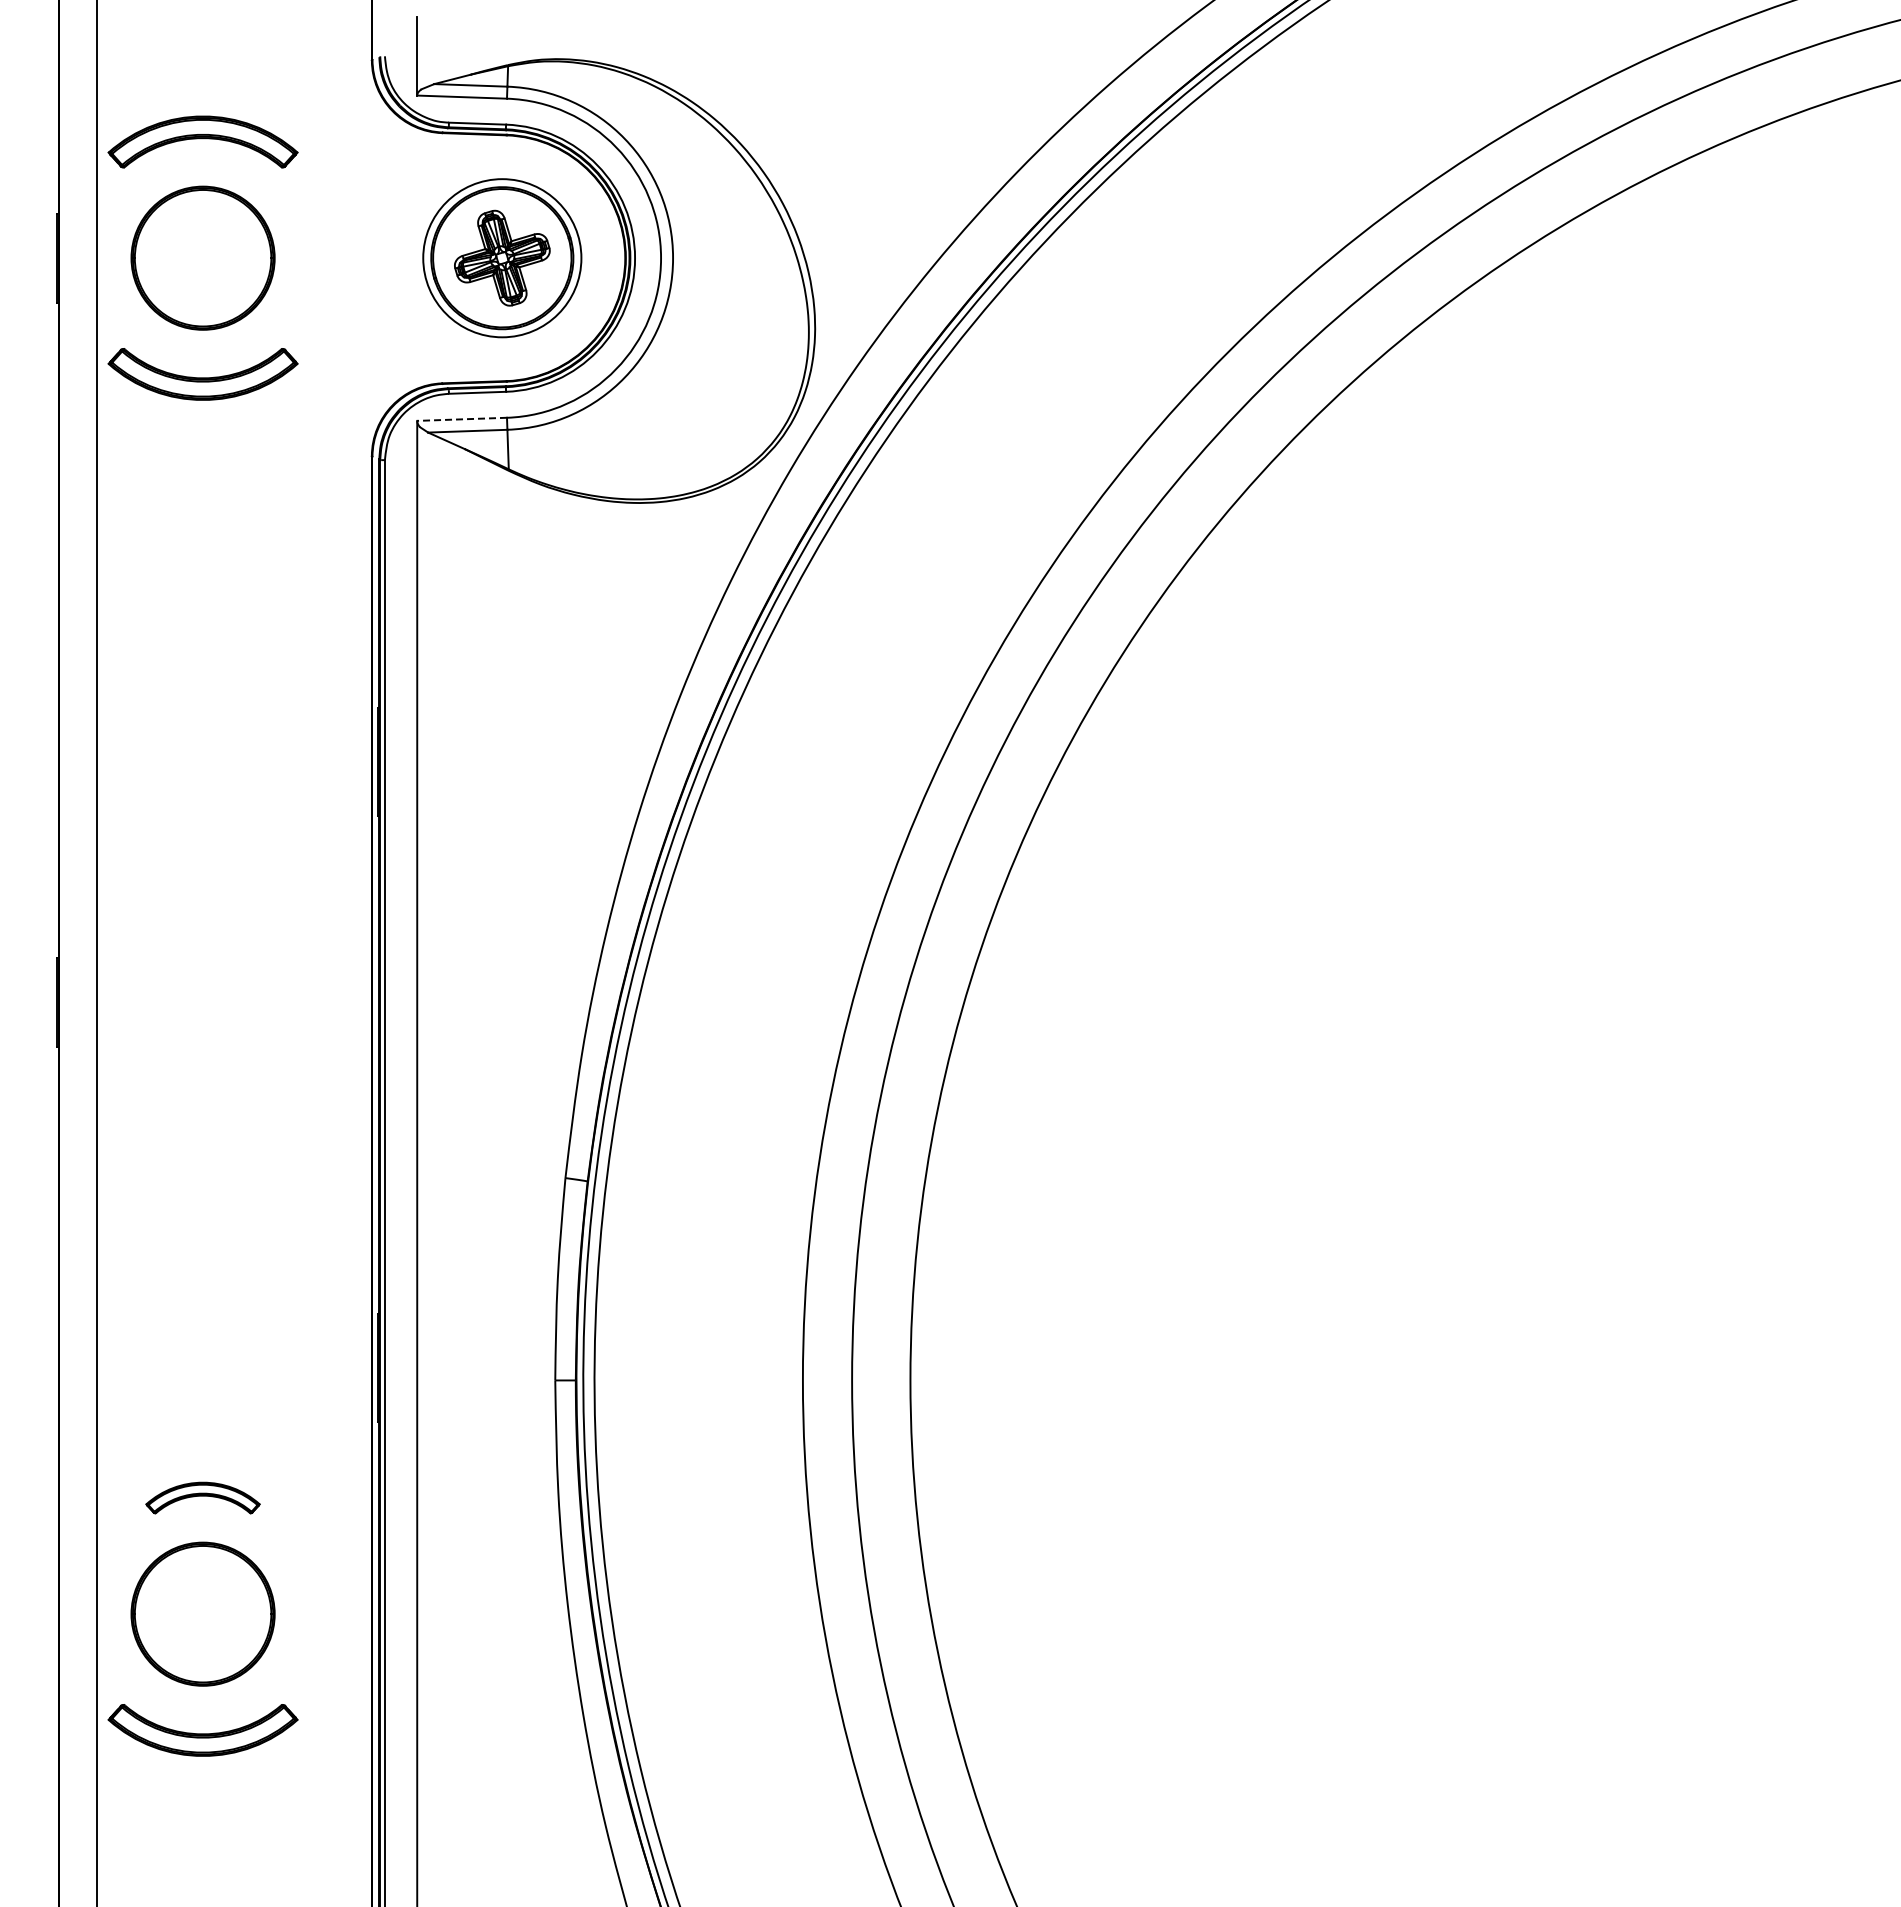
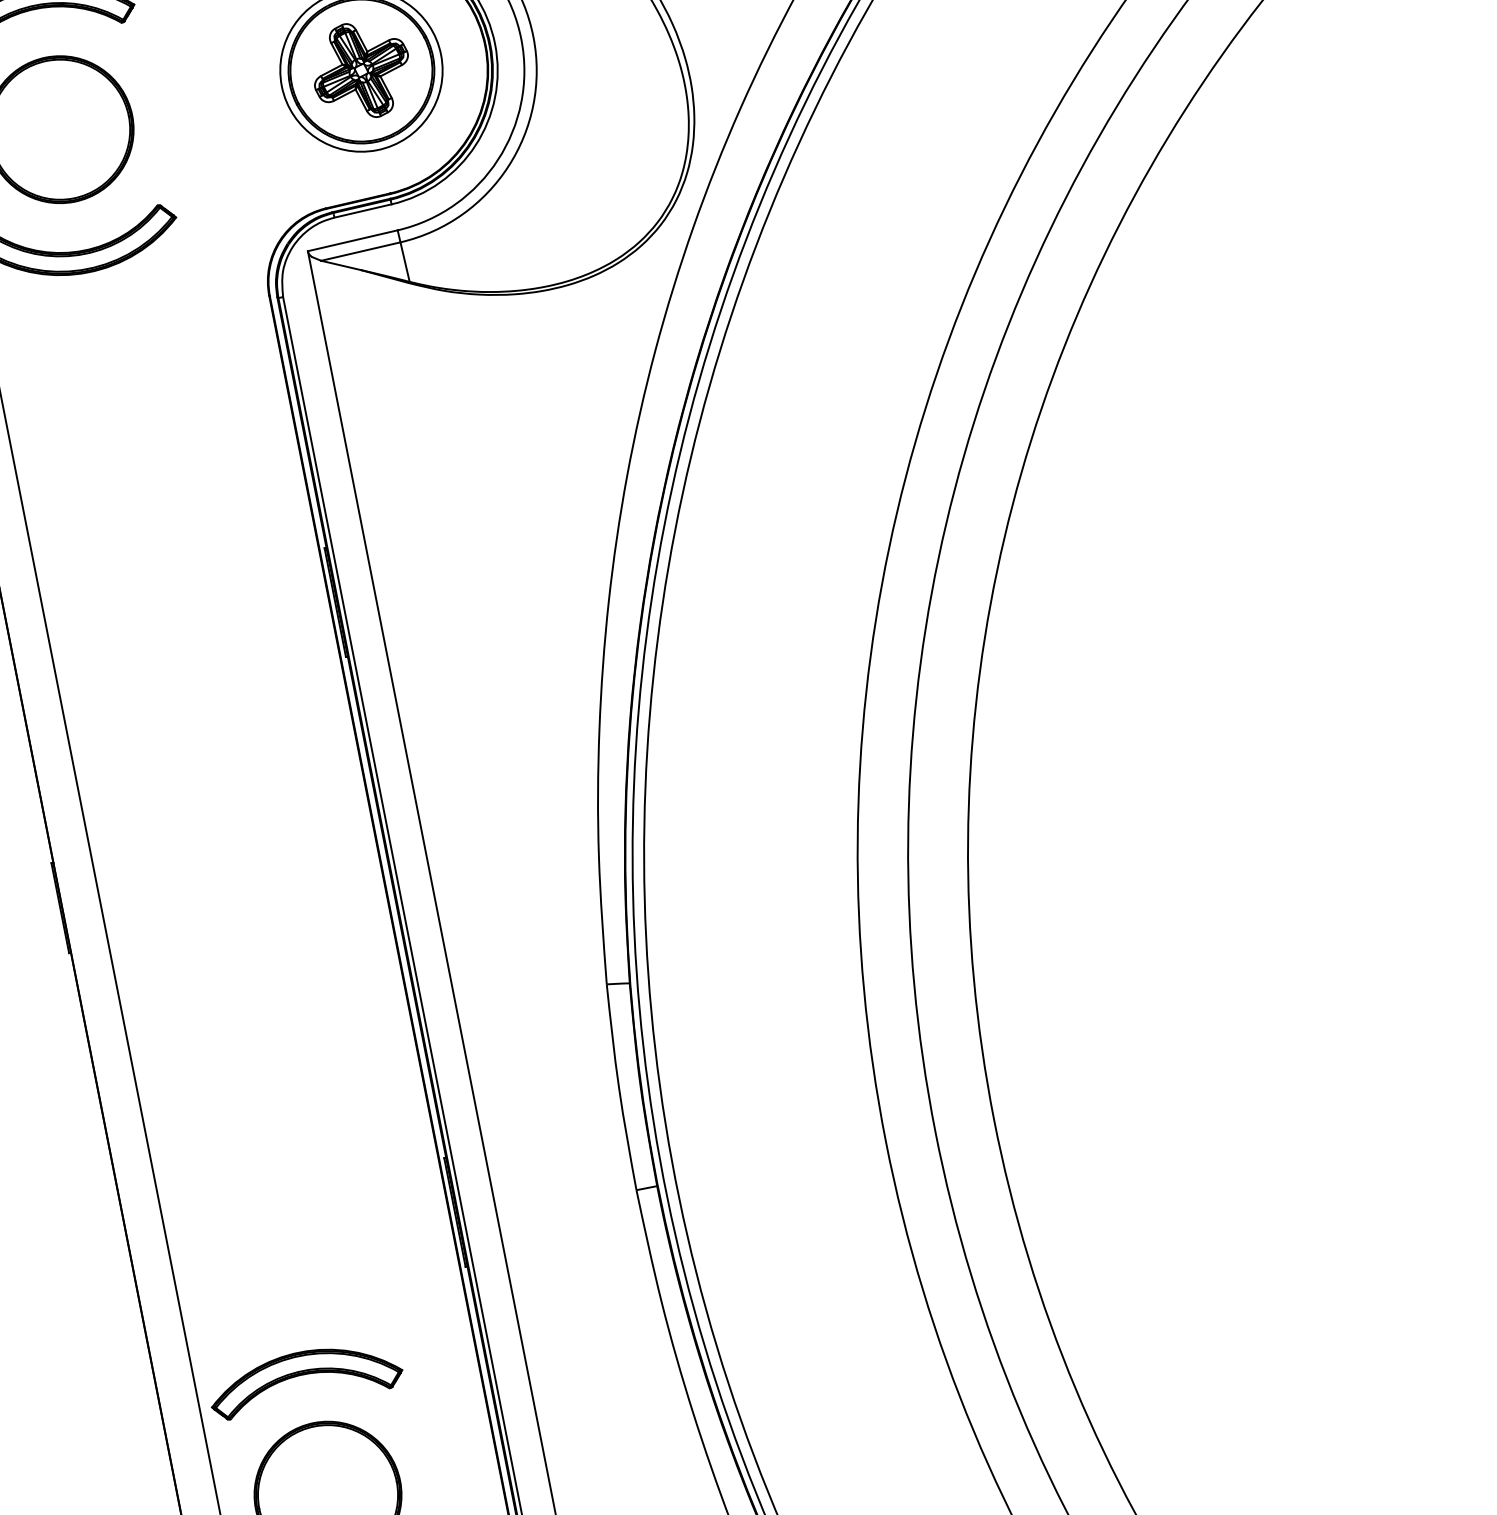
line: (462, 419) -> (353, 240), dashed -> solid
part: (202, 1497) -> (304, 1377), size x1.67

